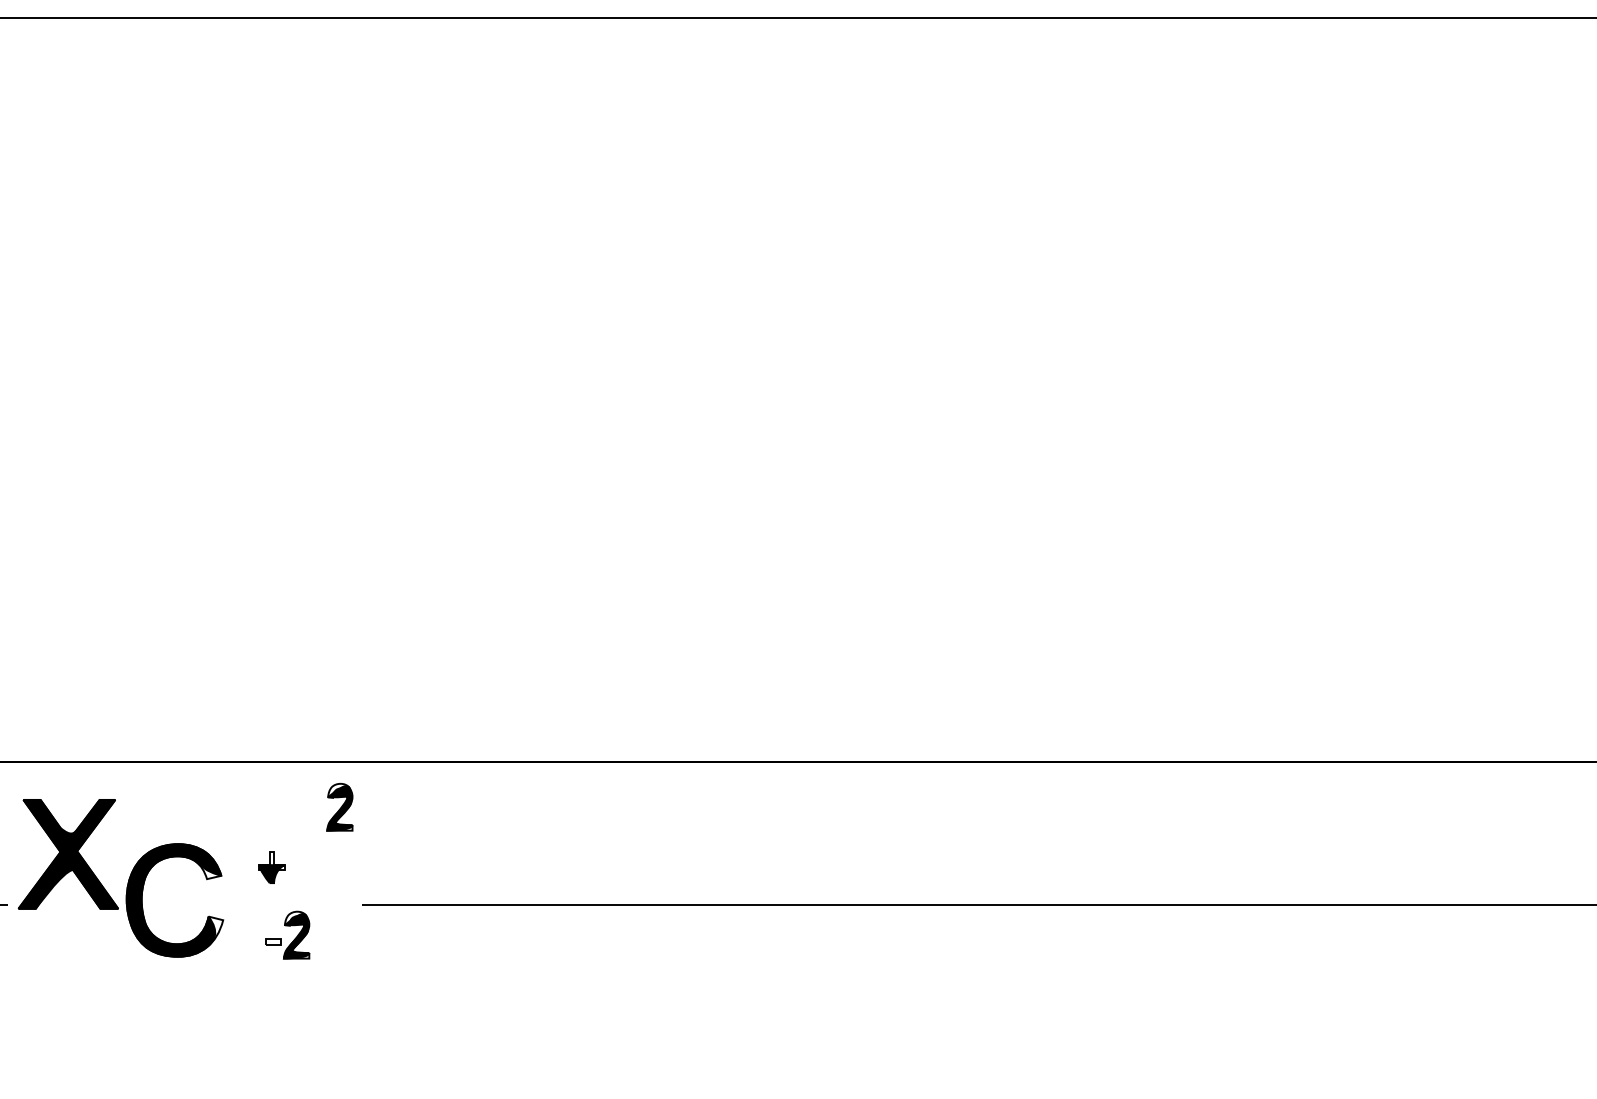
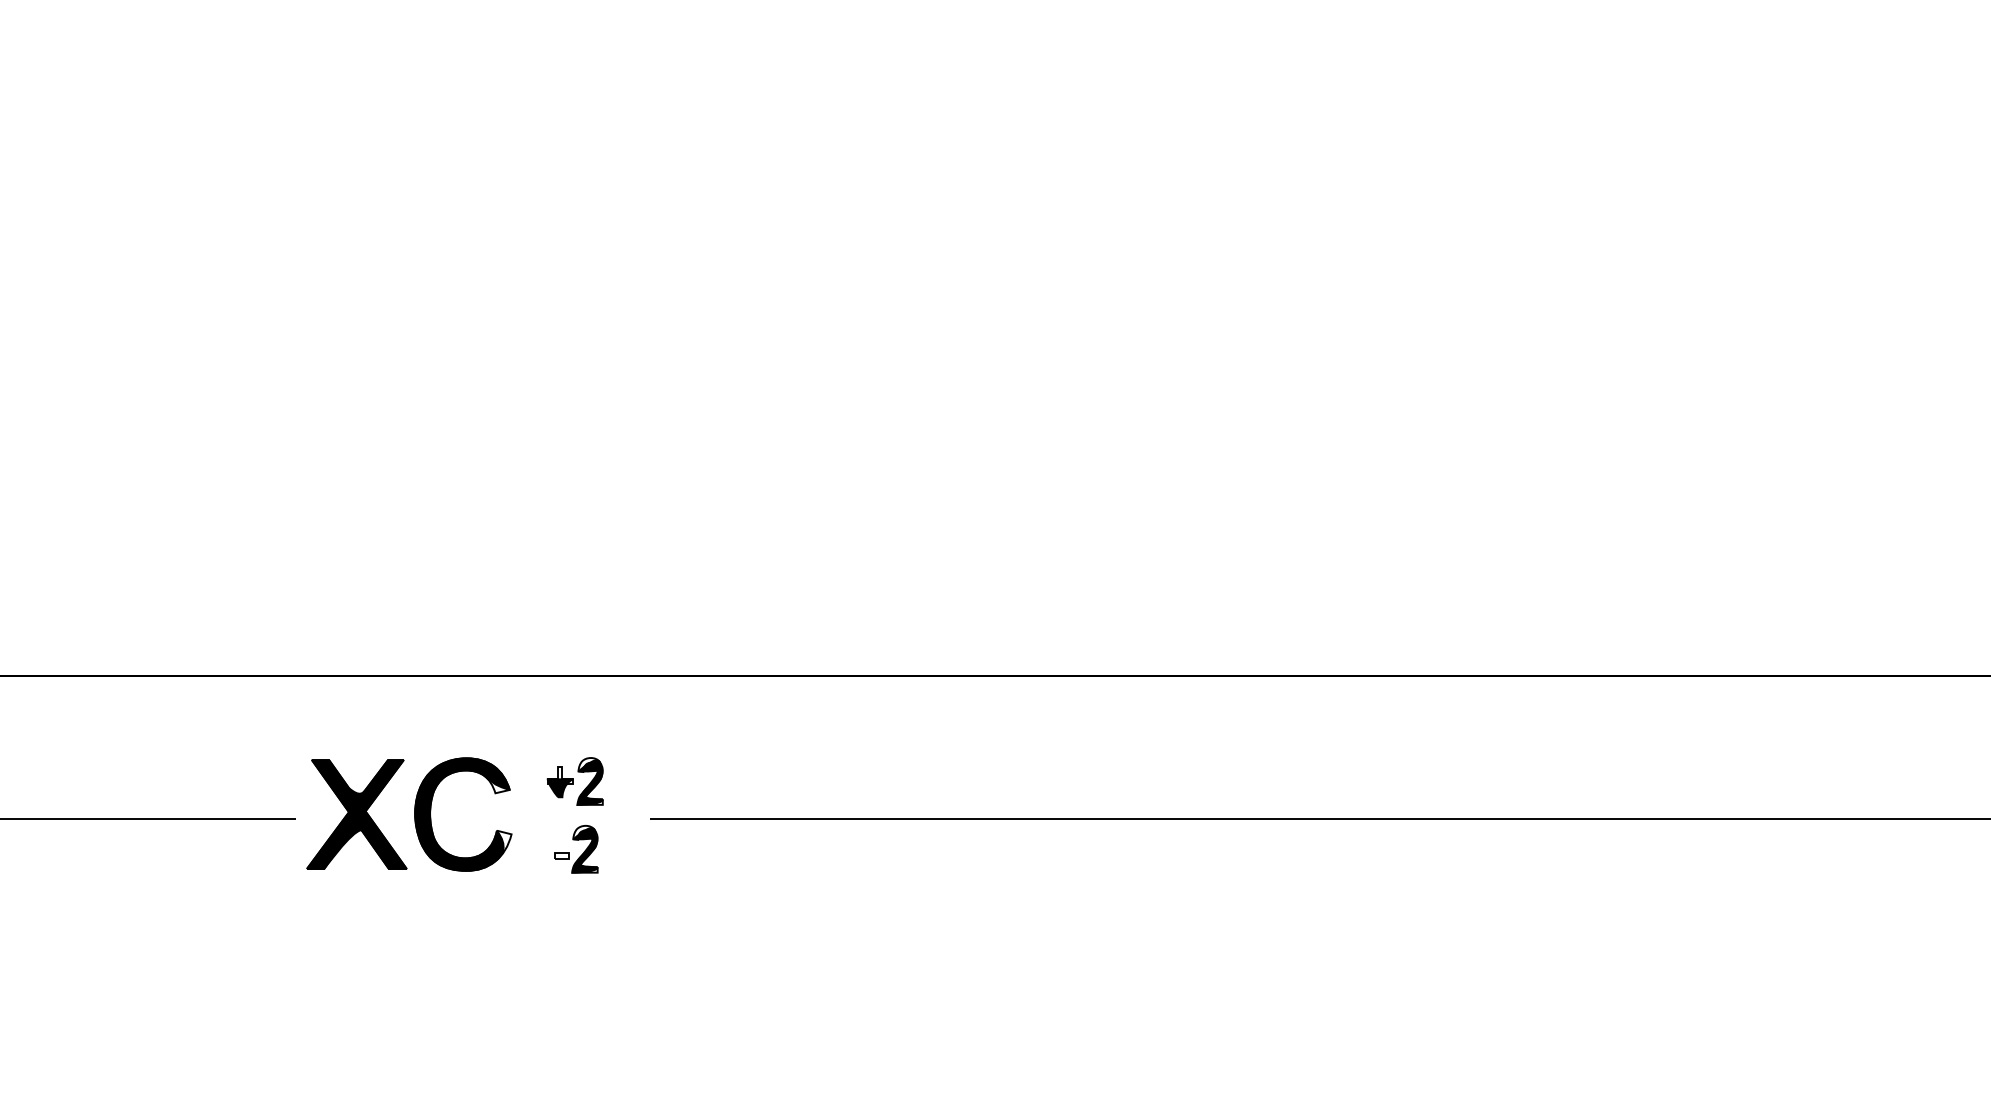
part: (339, 807) -> (589, 781), moved
part: (68, 854) -> (356, 814), moved

